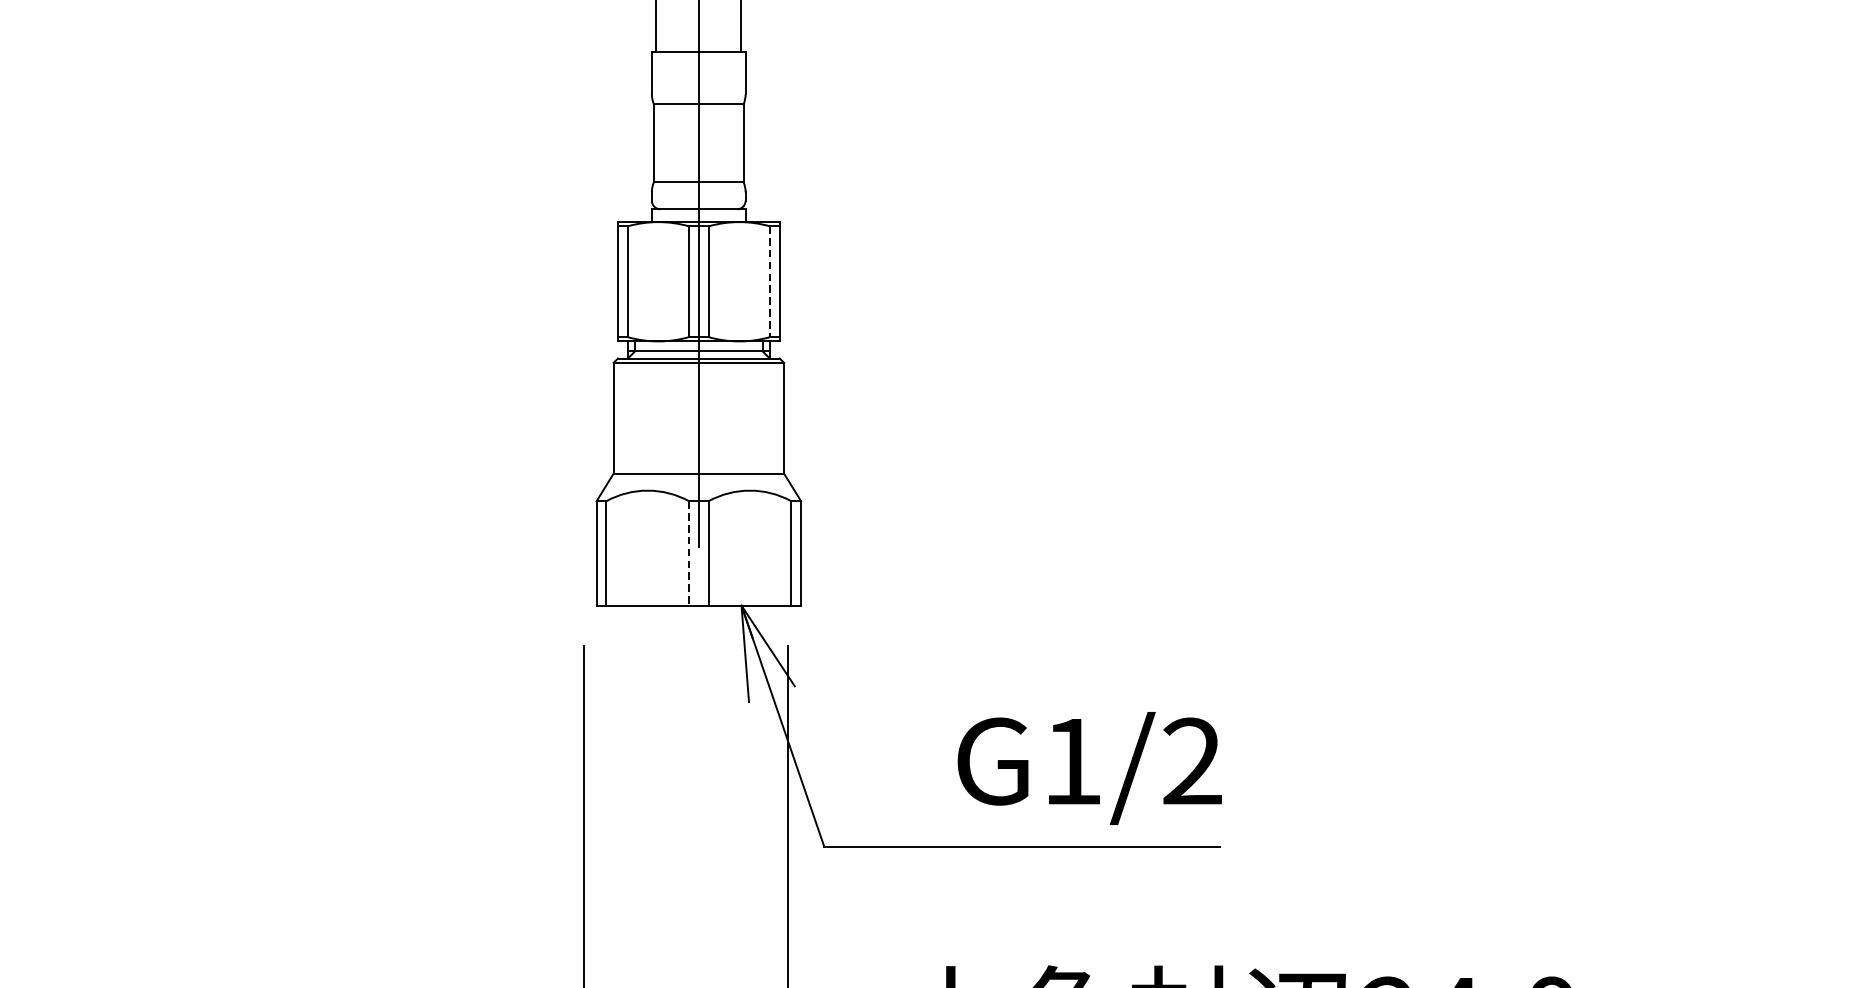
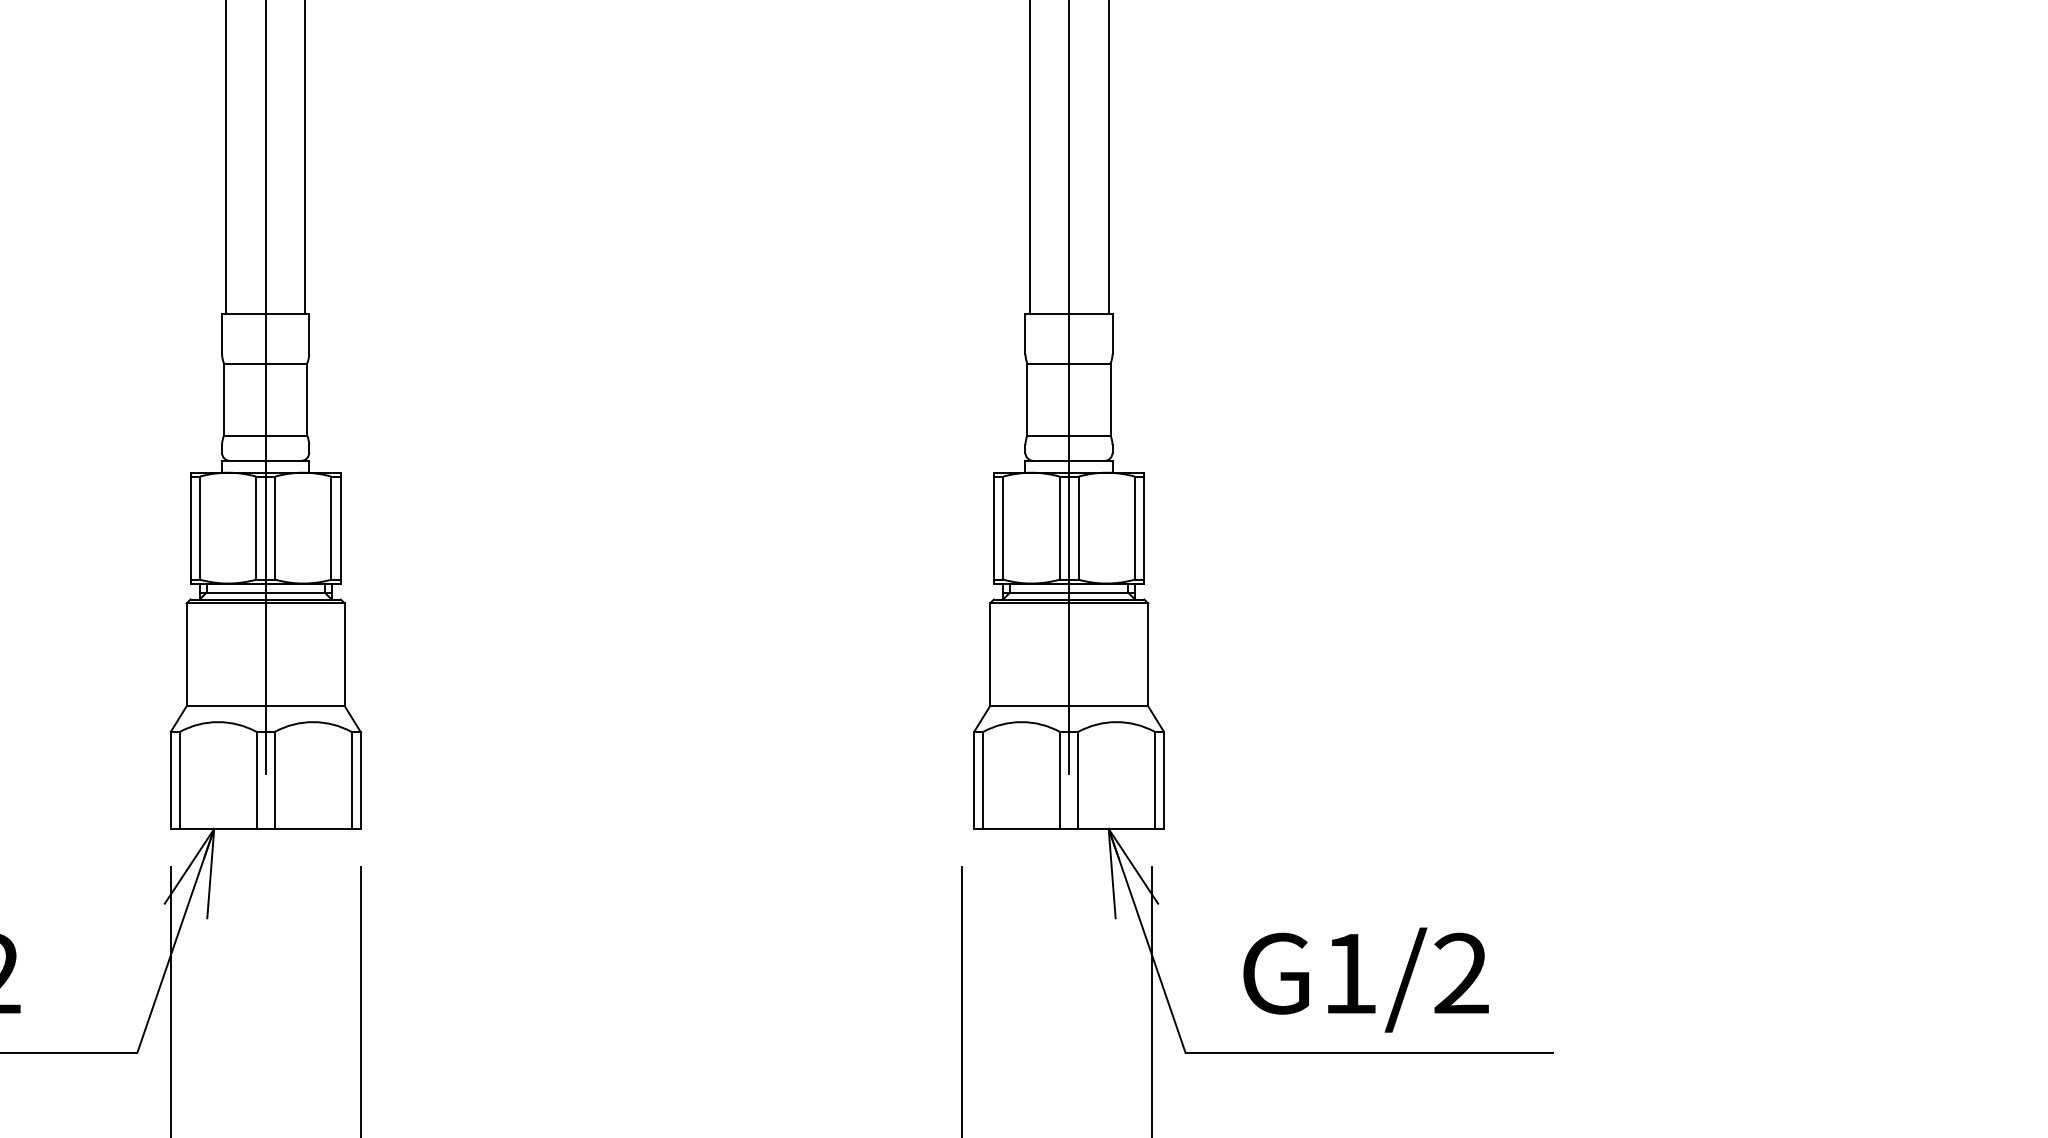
line: (769, 282) -> (1134, 528), dashed -> solid
line: (689, 553) -> (1060, 780), dashed -> solid
text: (1089, 767) -> (1365, 979), moved

